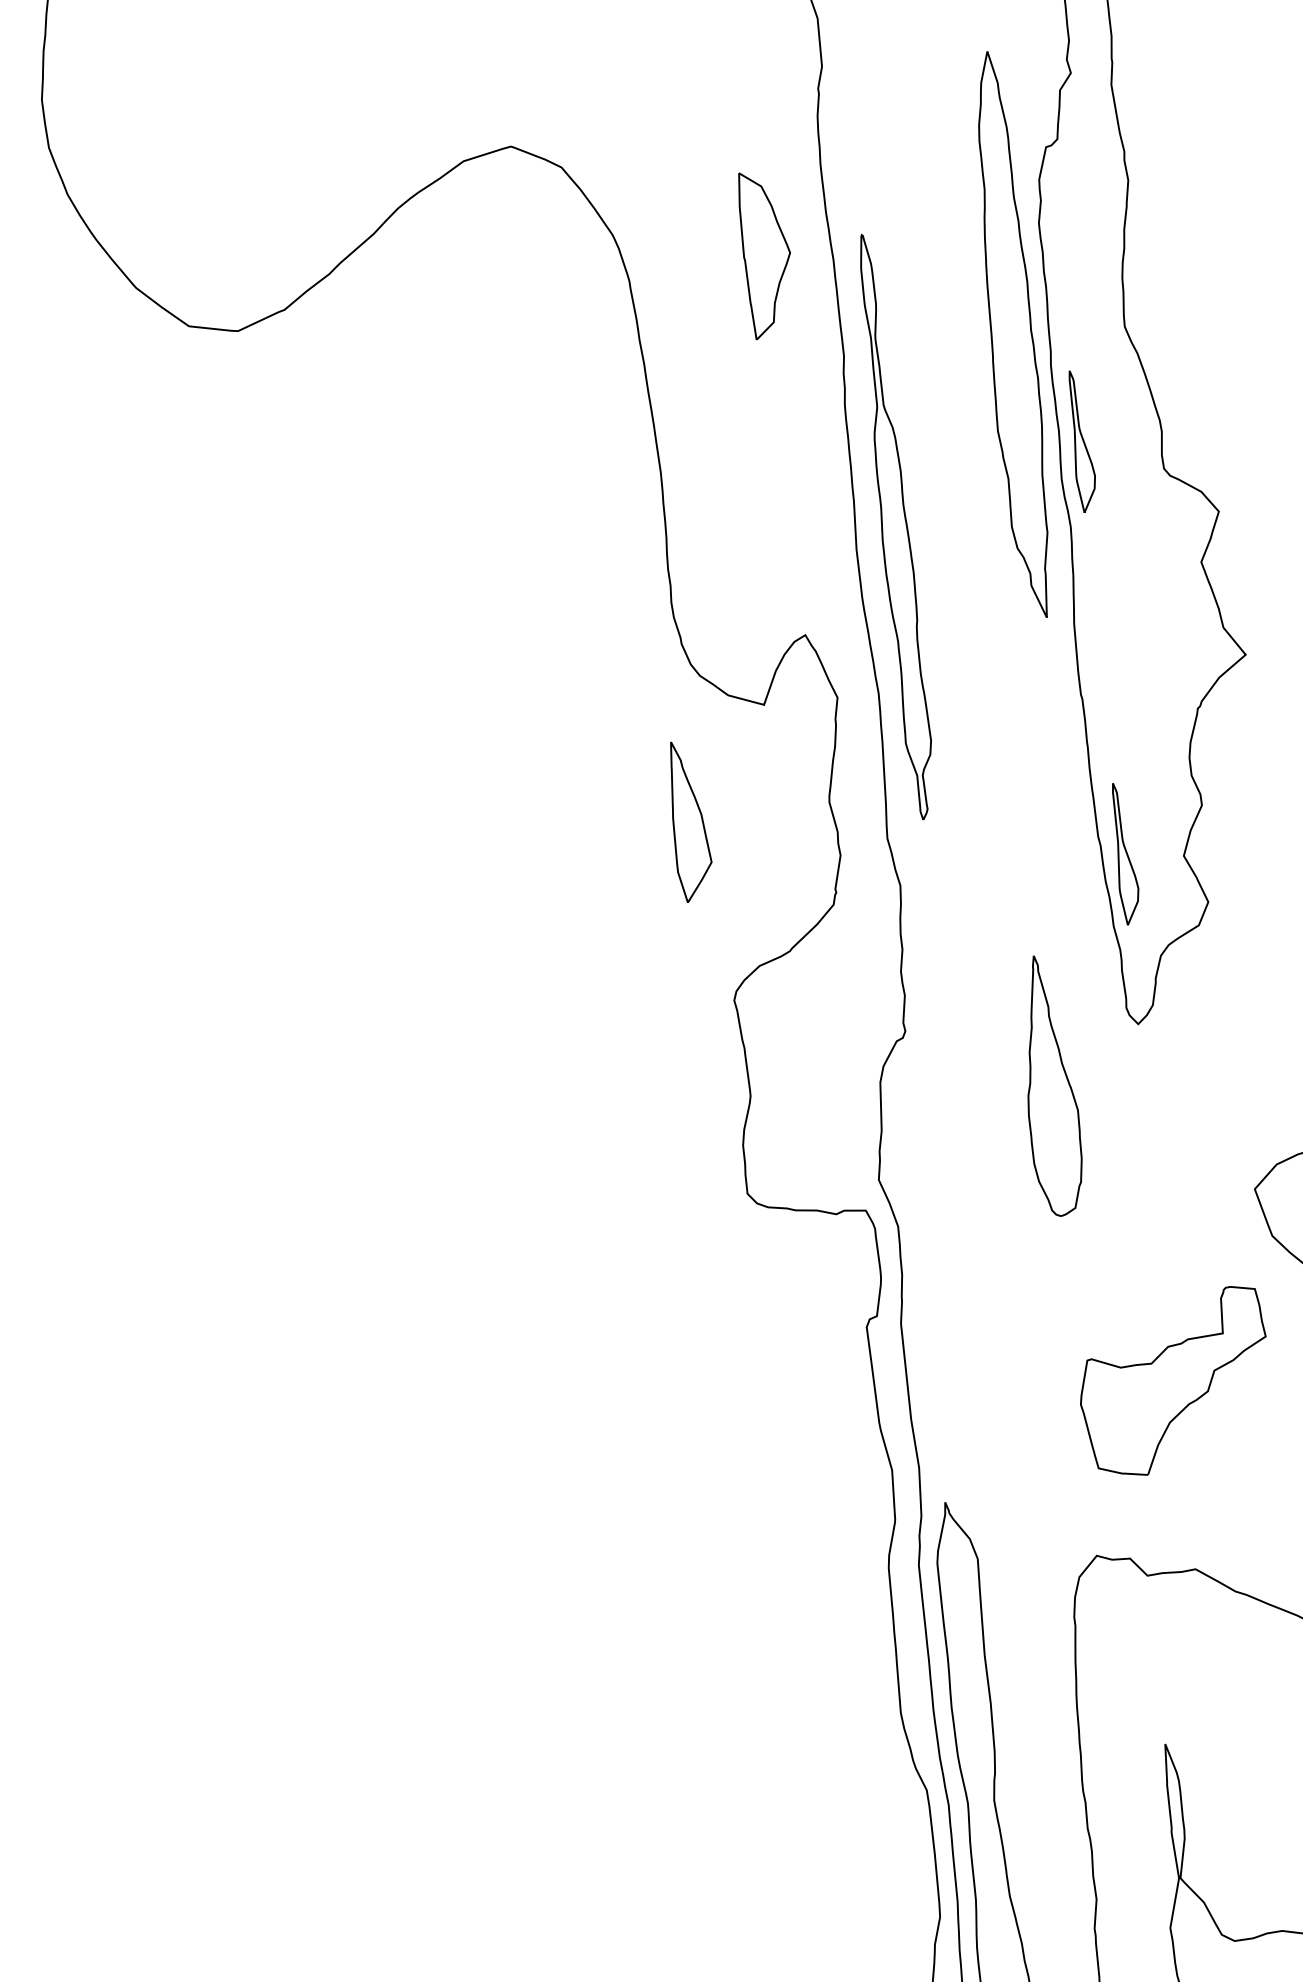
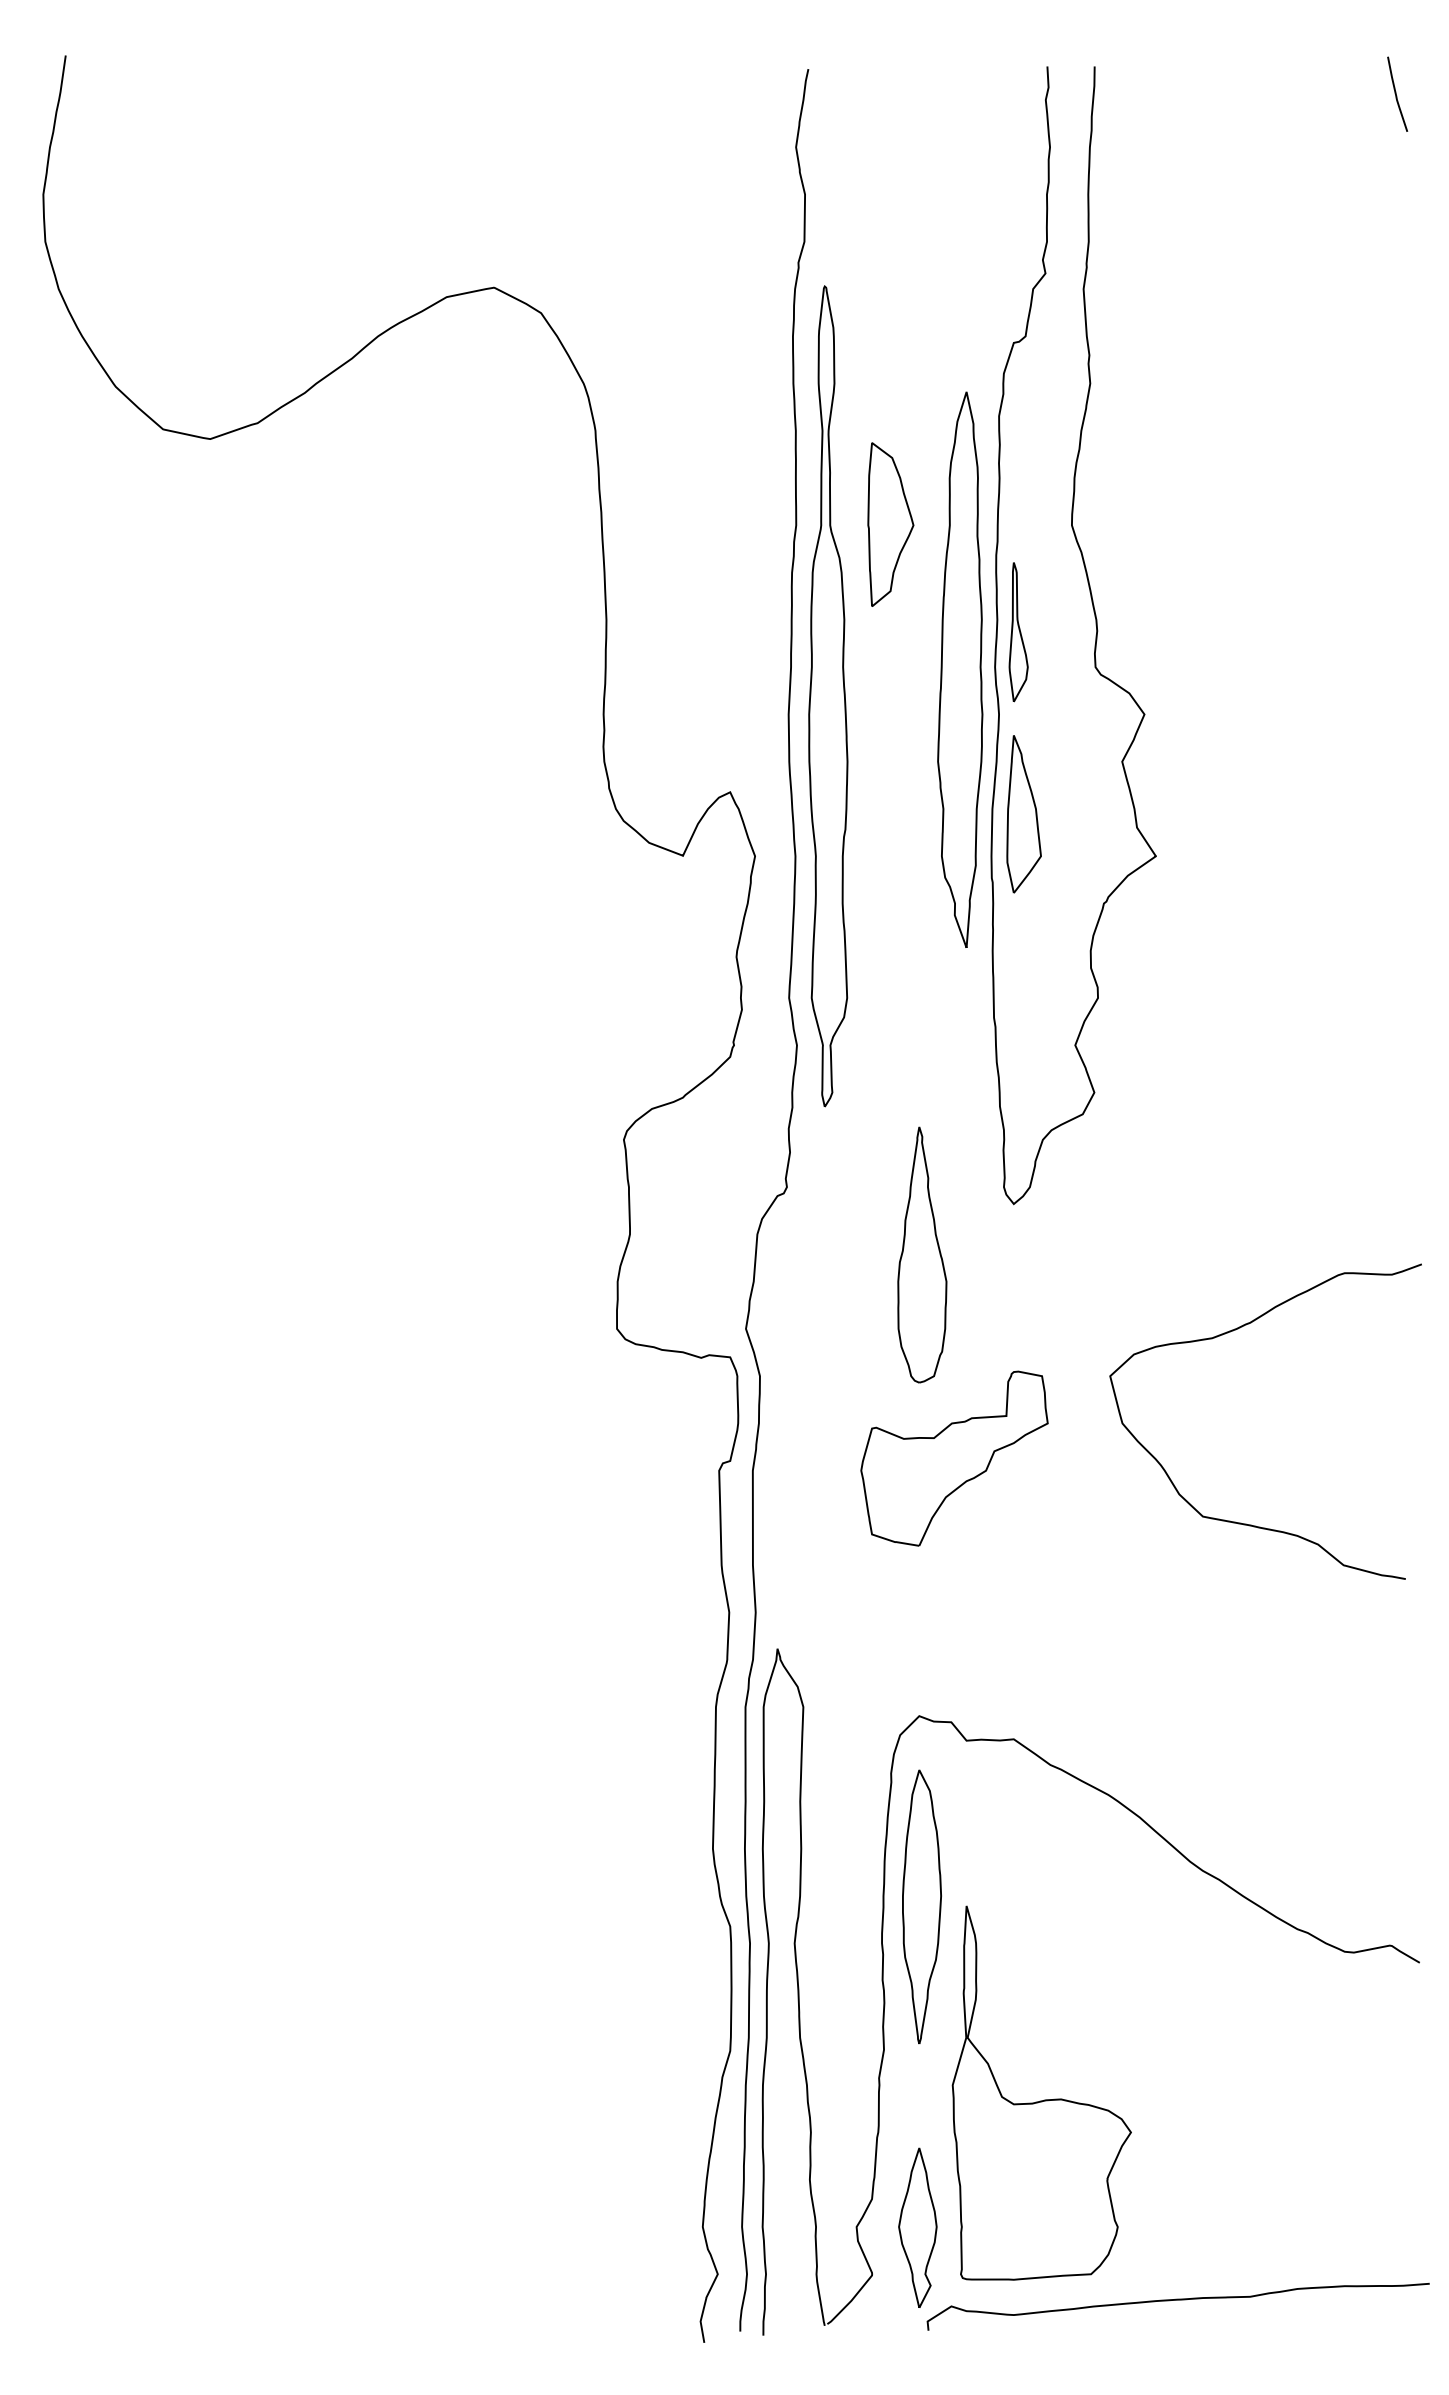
part: (766, 254) -> (890, 524), moved
part: (1010, 334) -> (960, 669), moved
part: (895, 527) -> (828, 696), size x1.43
part: (689, 821) -> (1023, 814), moved
part: (1125, 854) -> (1018, 1037), removed
part: (1174, 1382) -> (954, 1458), moved
part: (1119, 1749) -> (921, 1906), added

